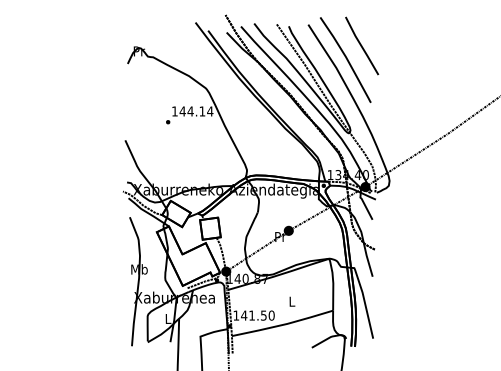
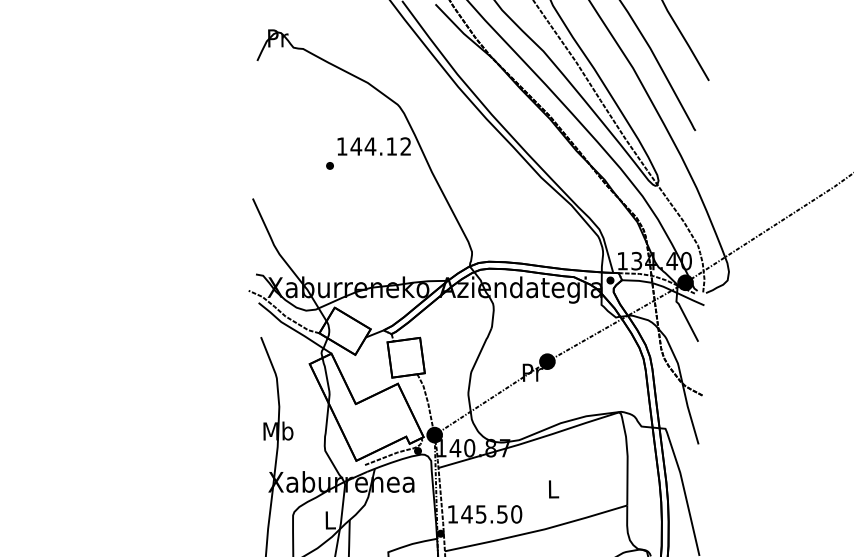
text: (210, 111) -> (406, 146), 144.14 -> 144.12
text: (251, 315) -> (480, 514), 141.50 -> 145.50

